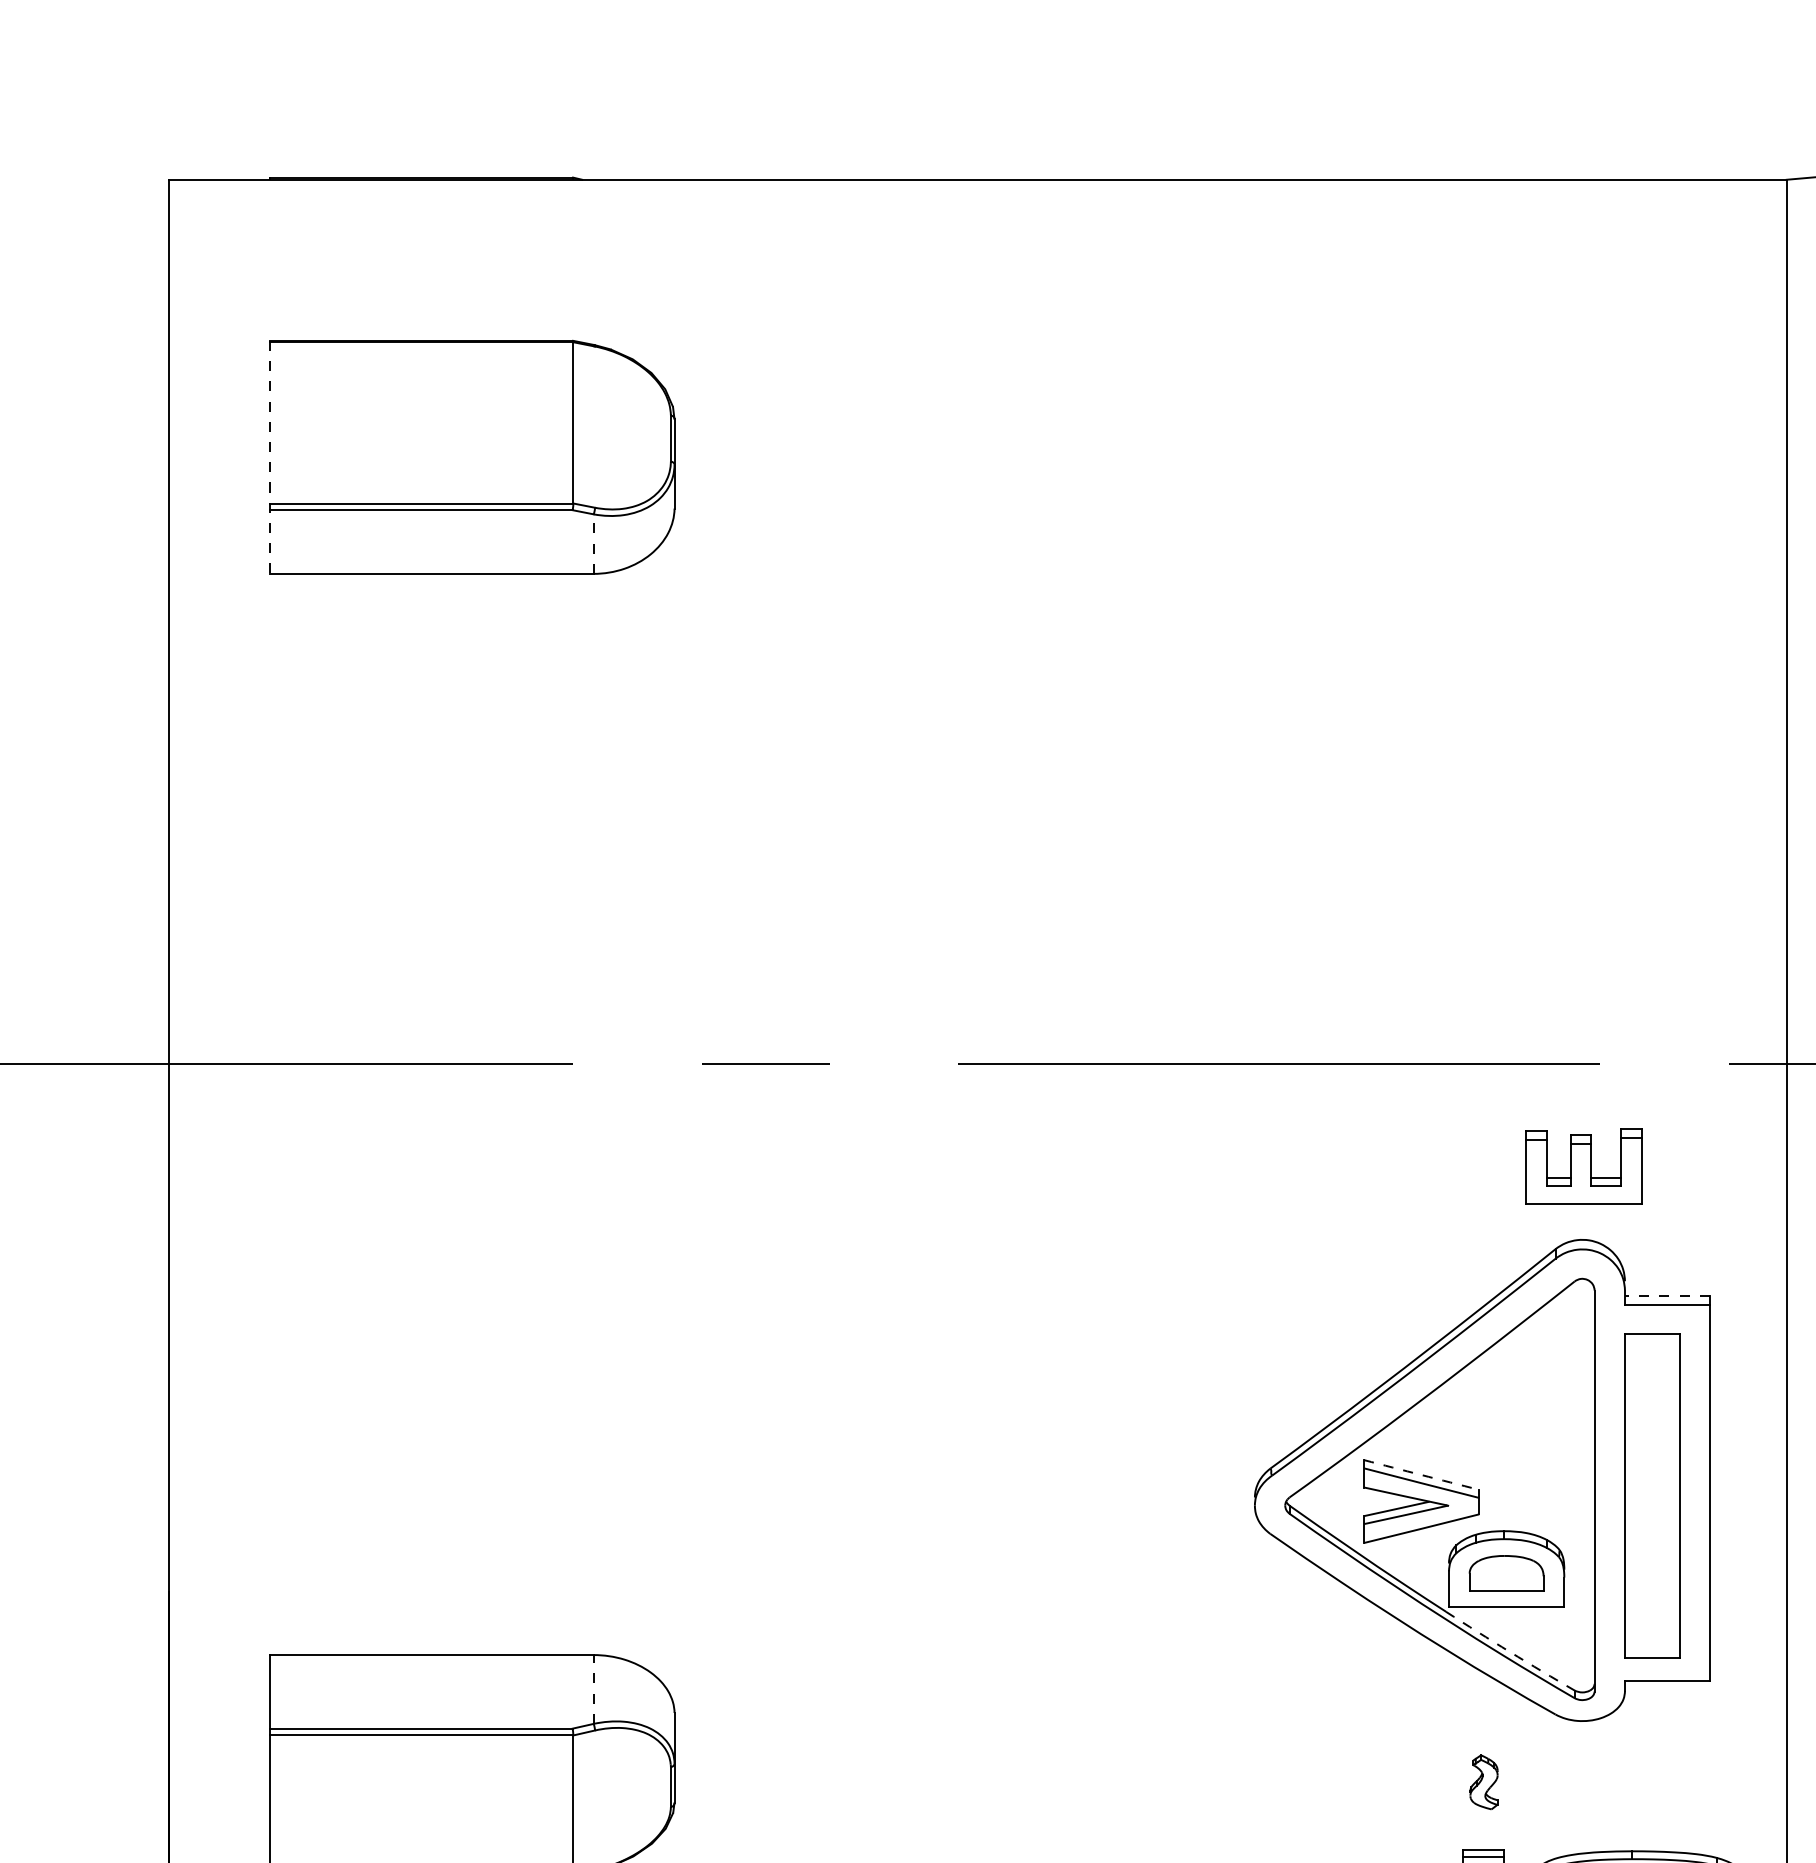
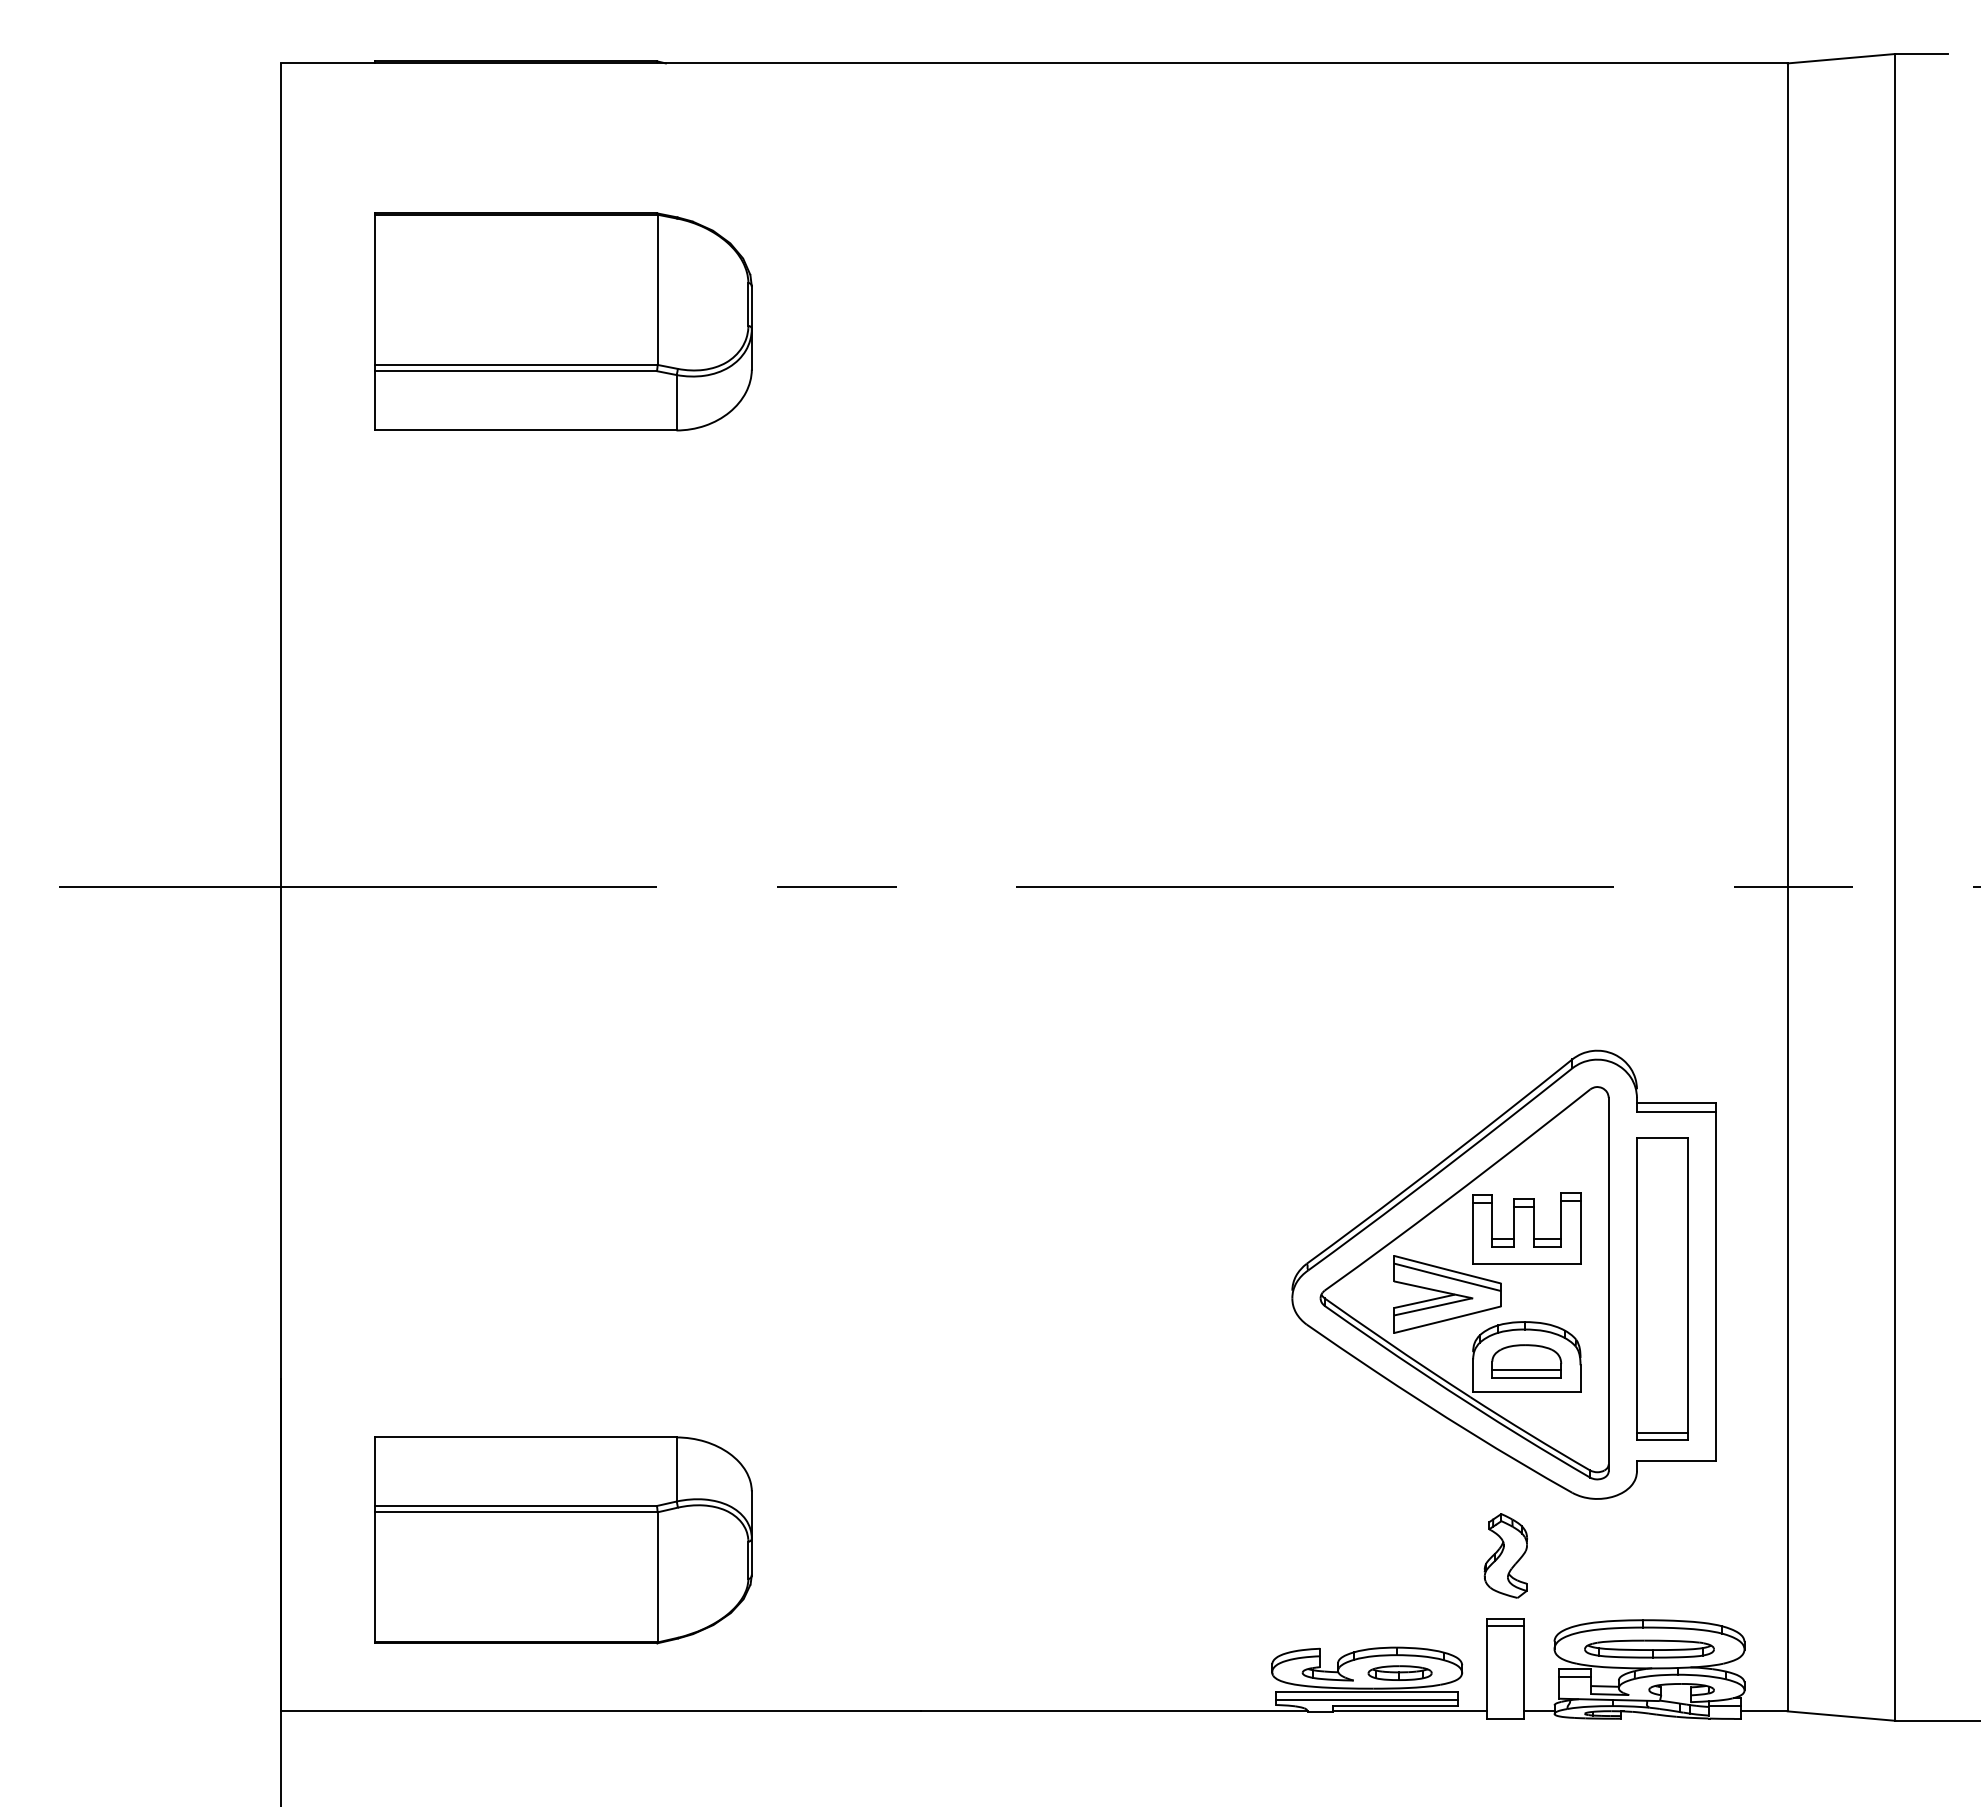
line: (270, 456) -> (375, 321), dashed -> solid
line: (593, 543) -> (676, 402), dashed -> solid
part: (1583, 1166) -> (1526, 1228), moved
line: (1667, 1295) -> (1676, 1102), dashed -> solid
arc: (1421, 1474) -> (1447, 1269), dashed -> solid
line: (1506, 1583) -> (1526, 1370), added
line: (1652, 1650) -> (1662, 1433), added
arc: (1509, 1651) -> (1529, 1434), dashed -> solid
line: (593, 1689) -> (676, 1469), dashed -> solid
part: (1483, 1781) -> (1505, 1555), size x1.67

